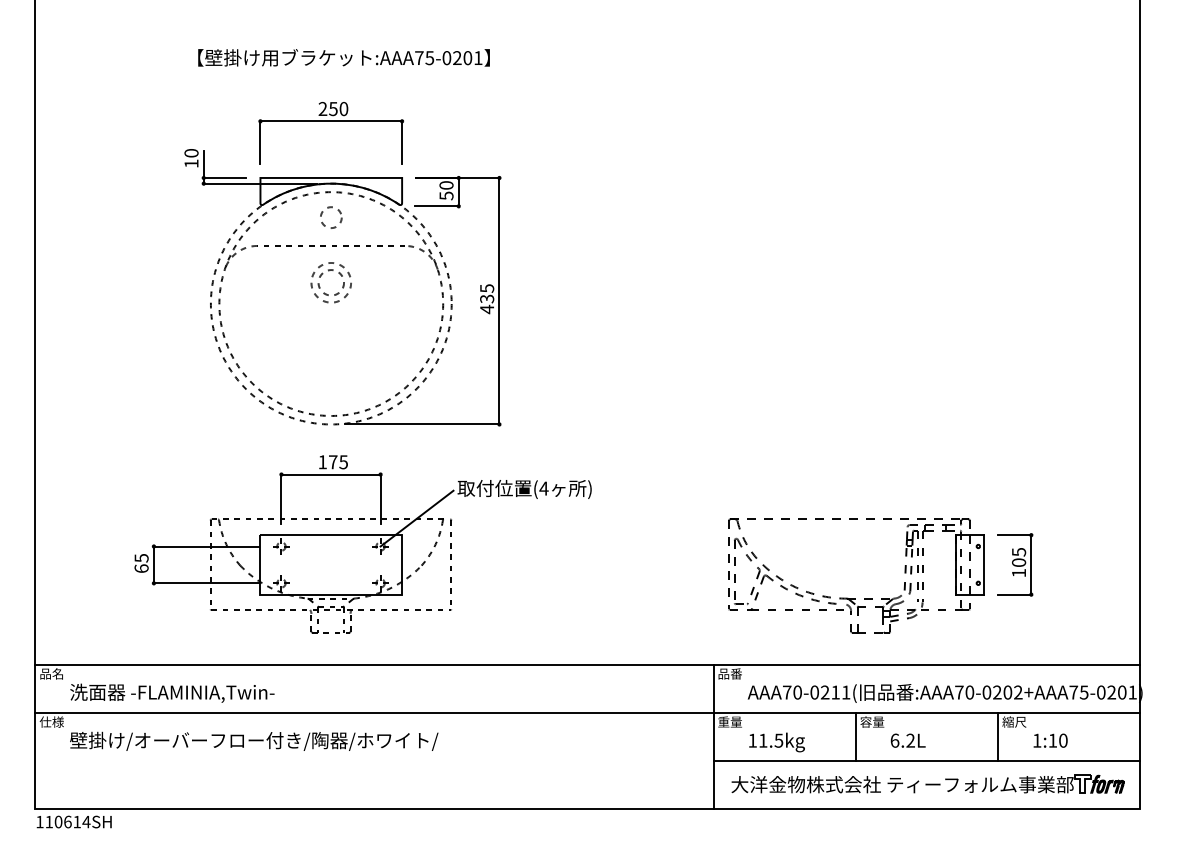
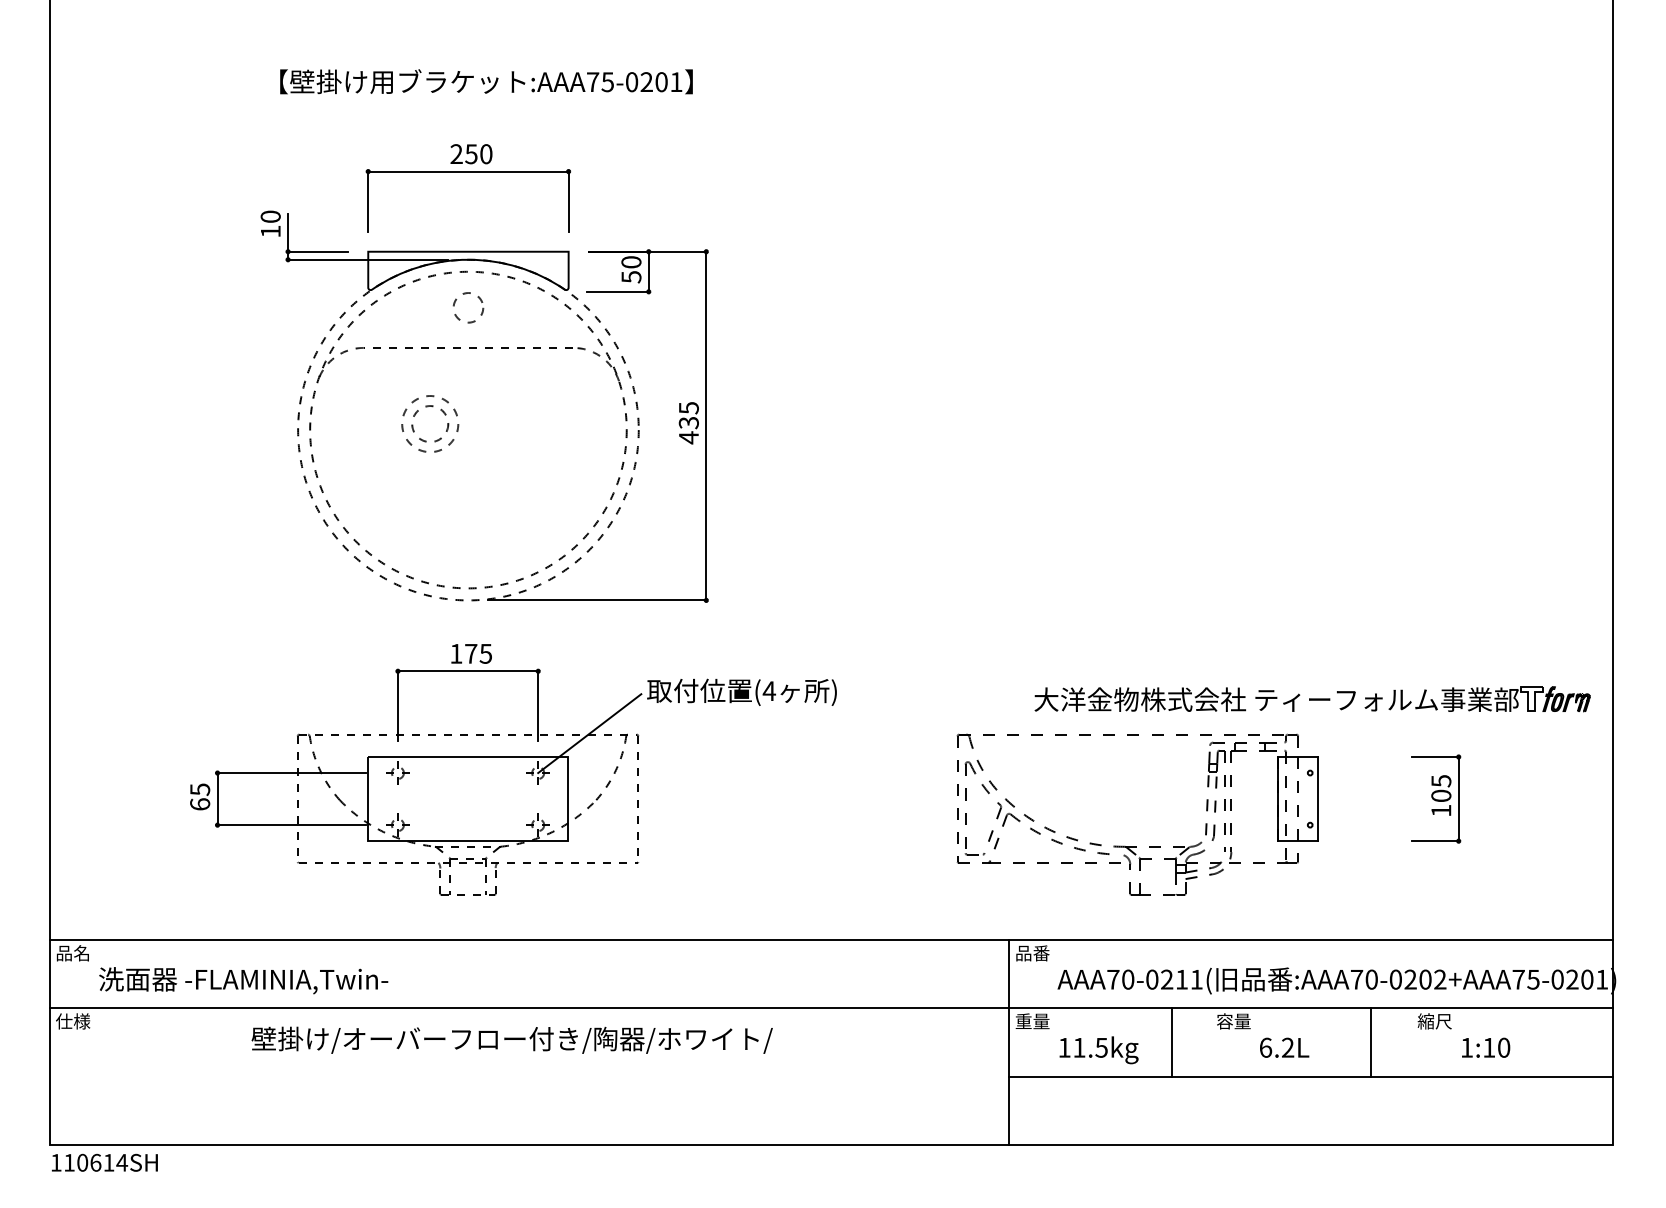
part: (322, 275) -> (417, 413), moved
part: (855, 598) -> (1136, 846), moved
line: (855, 736) -> (1171, 1041), moved
line: (997, 736) -> (1369, 1041), moved
text: (254, 740) -> (512, 1038), moved
part: (927, 783) -> (1311, 698), moved

